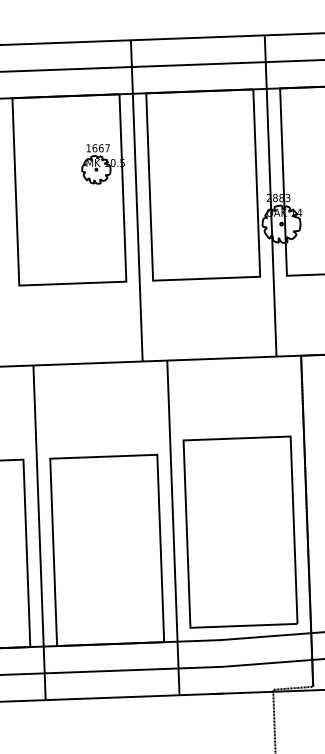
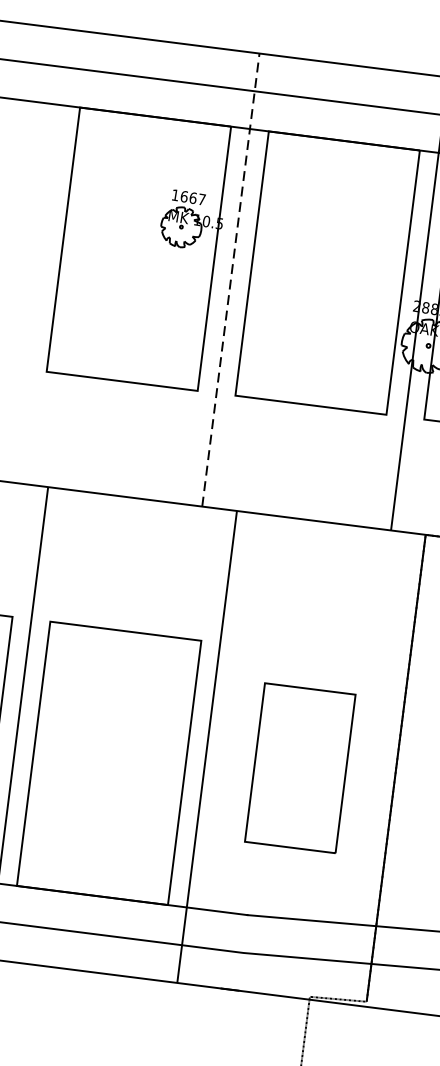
line: (136, 200) -> (230, 279), solid -> dashed
part: (240, 531) -> (300, 767), size x0.6

